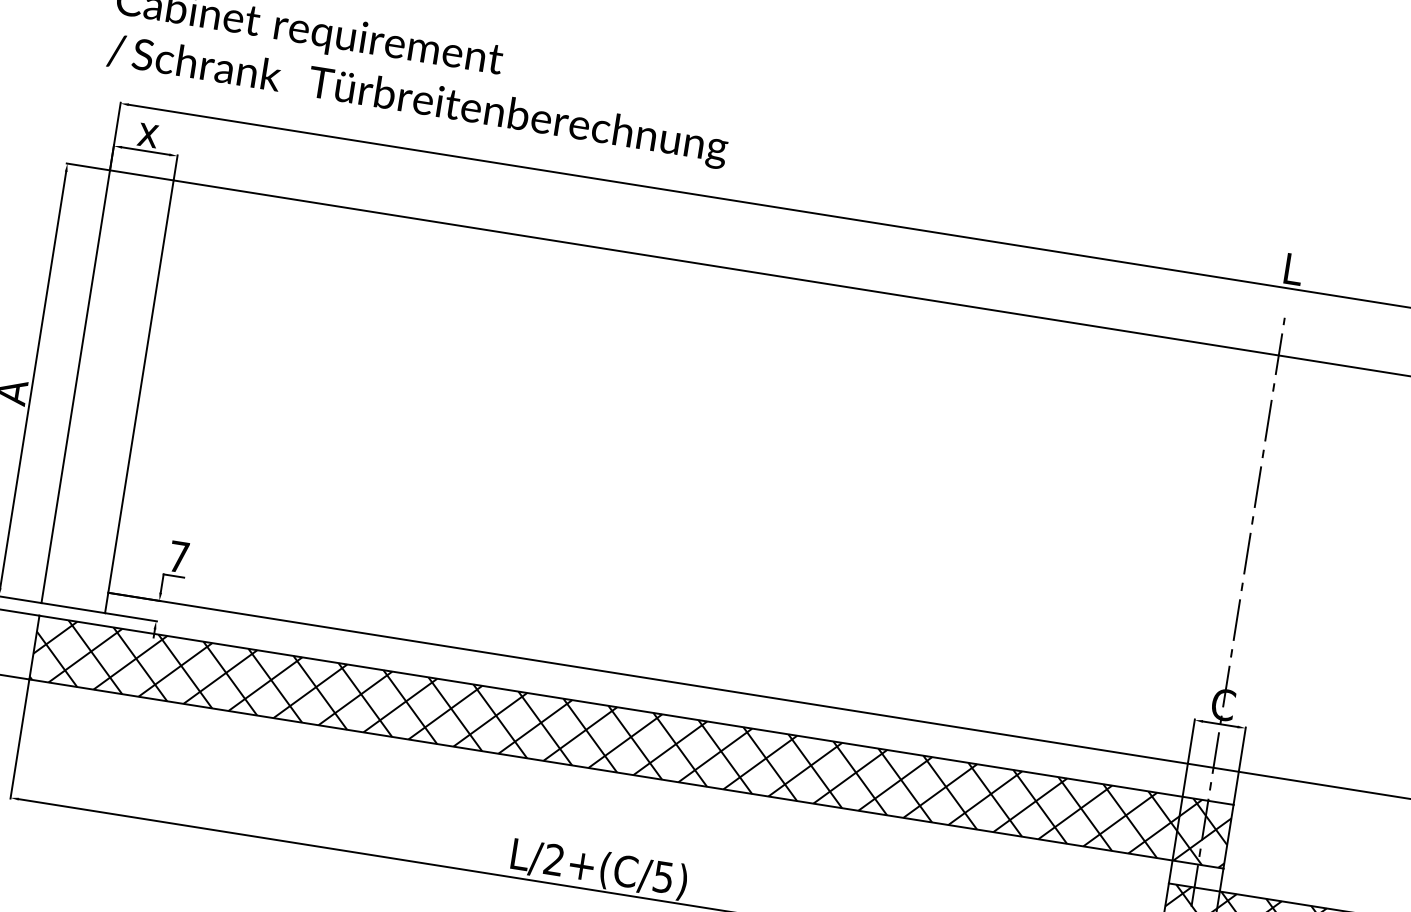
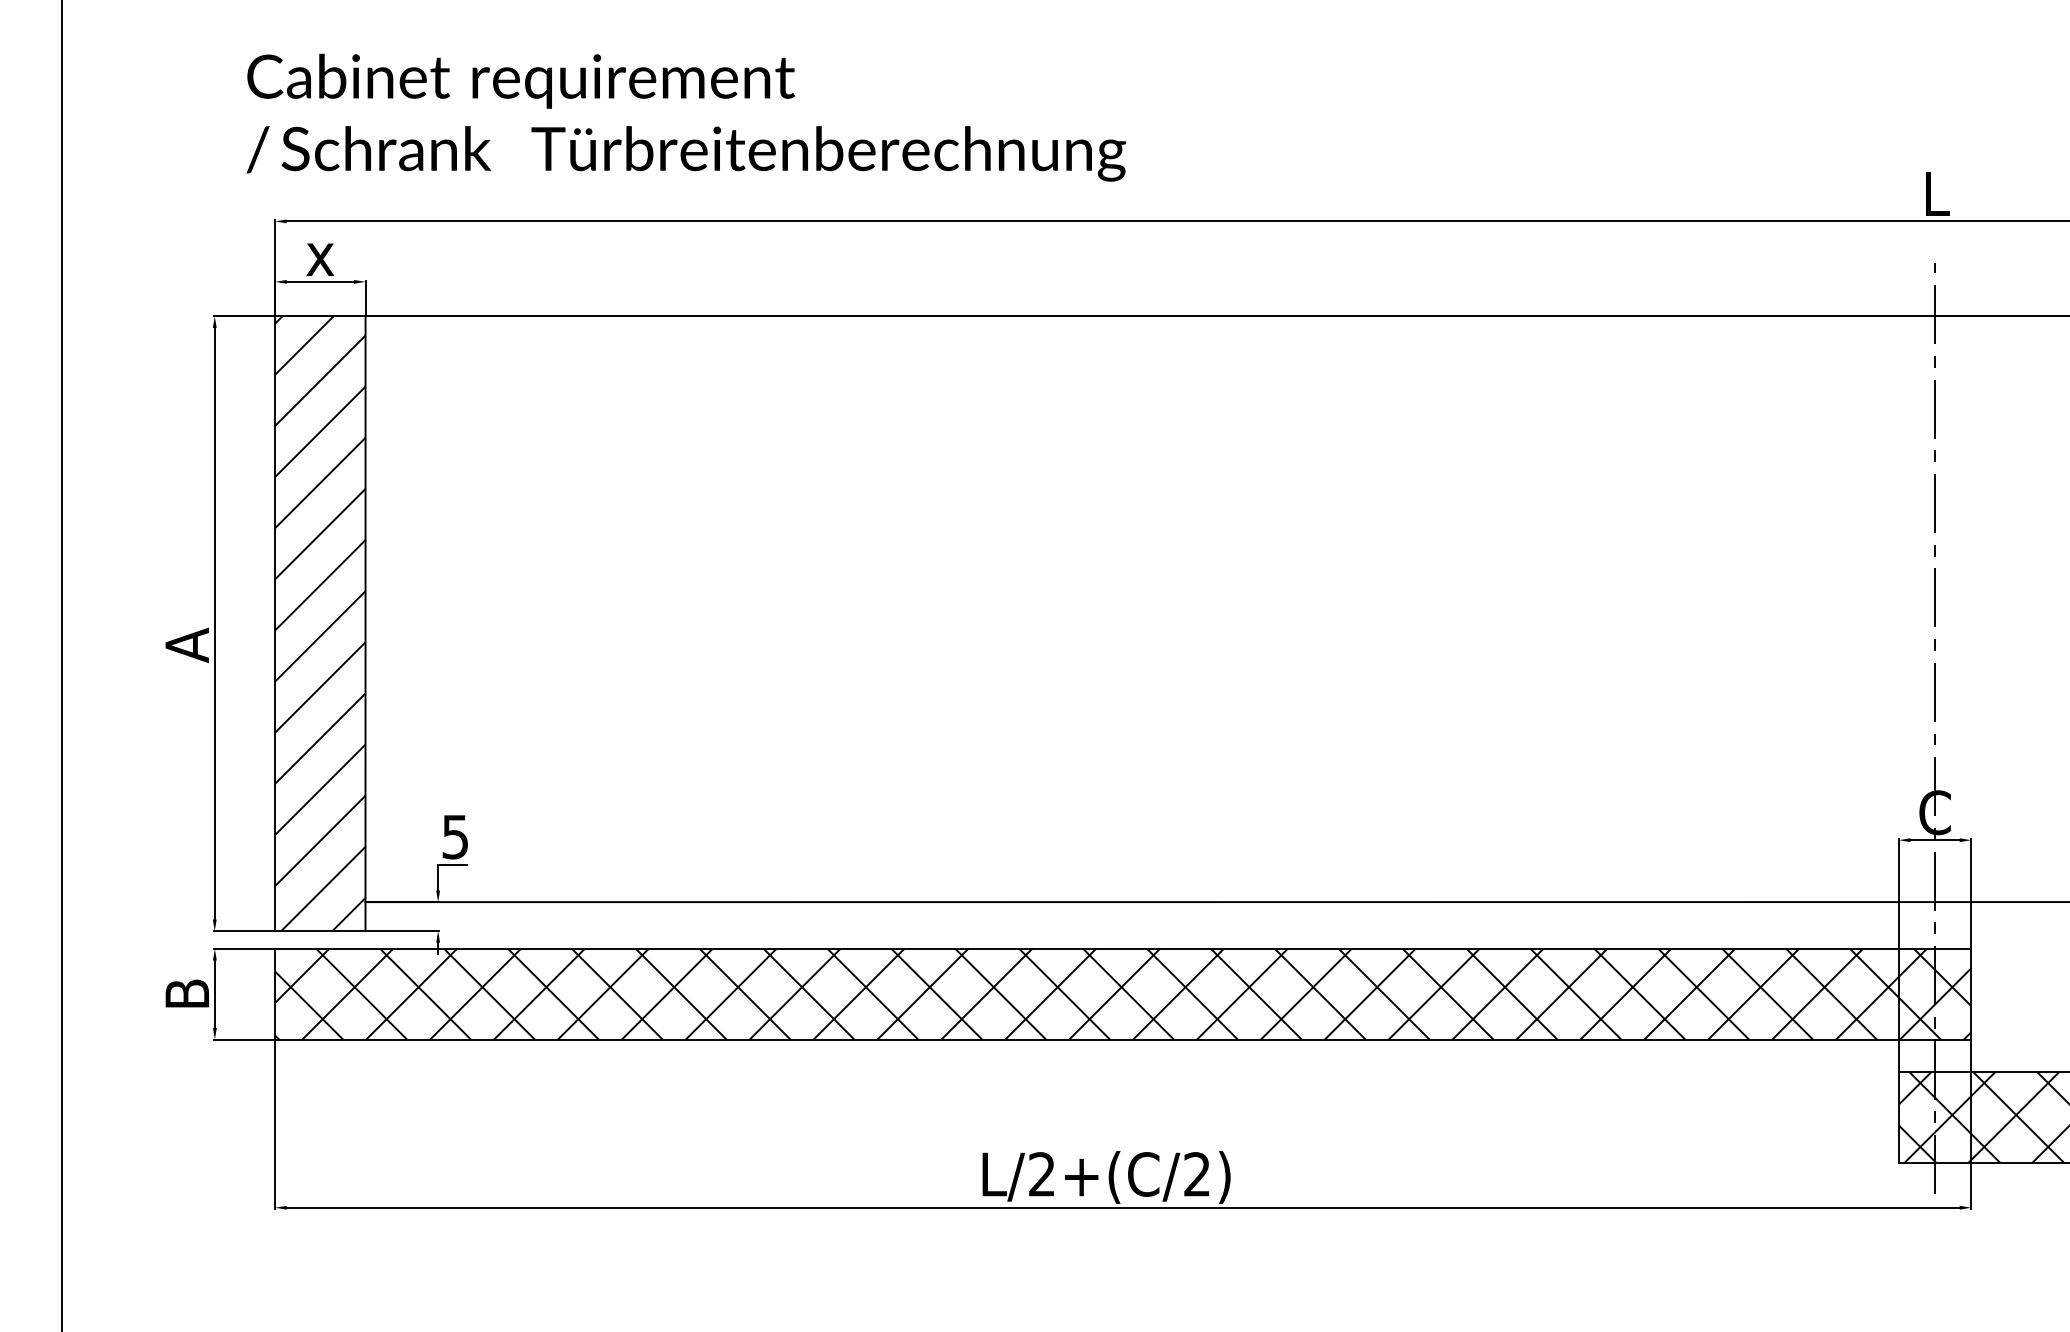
hatch: (107, 391) -> (320, 623), added
text: (178, 557) -> (454, 837), 7 -> 5
text: (662, 877) -> (1196, 1174), L/2+(C/5) -> L/2+(C/2)

